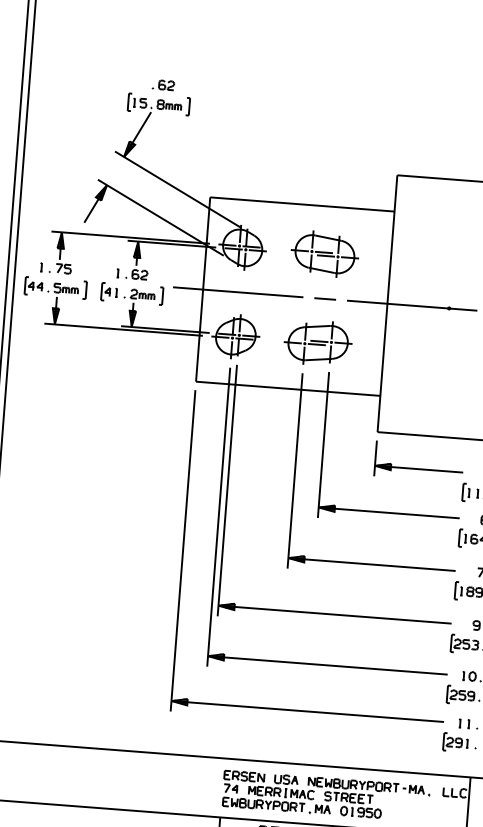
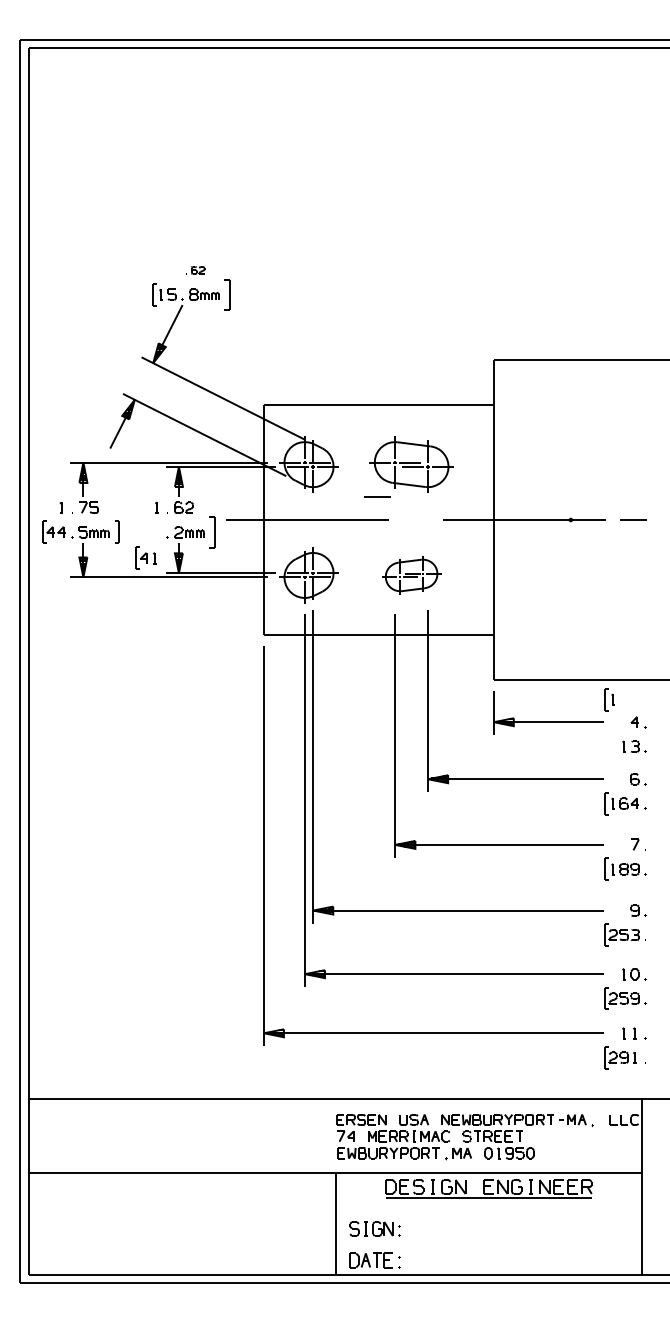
part: (163, 85) -> (195, 270), size x0.7
part: (188, 106) -> (228, 294), size x1.4
part: (109, 291) -> (145, 557), moved
part: (161, 295) -> (213, 531), size x1.4
line: (325, 298) -> (377, 496), moved
part: (318, 343) -> (411, 575), size x0.7
part: (466, 492) -> (609, 699), moved

